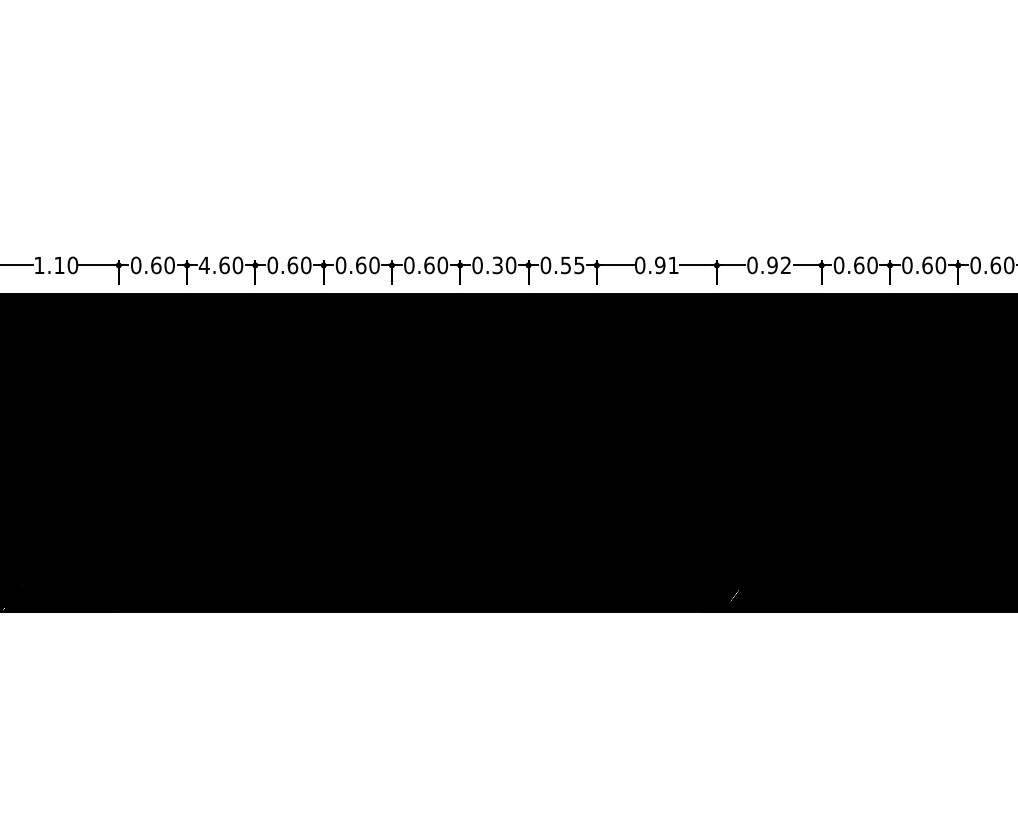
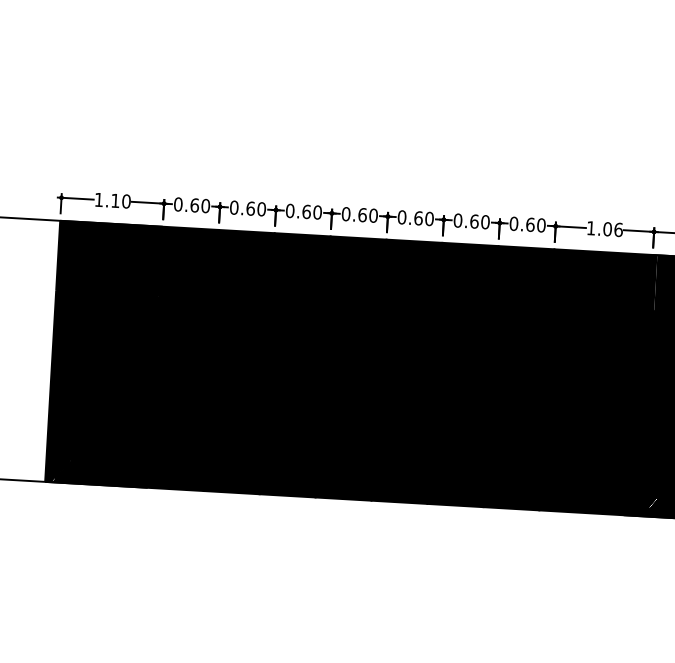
text: (203, 265) -> (233, 207), 4.60 -> 0.60
text: (497, 265) -> (474, 221), 0.30 -> 0.60
text: (572, 265) -> (535, 225), 0.55 -> 0.60
text: (656, 265) -> (604, 229), 0.91 -> 1.06

